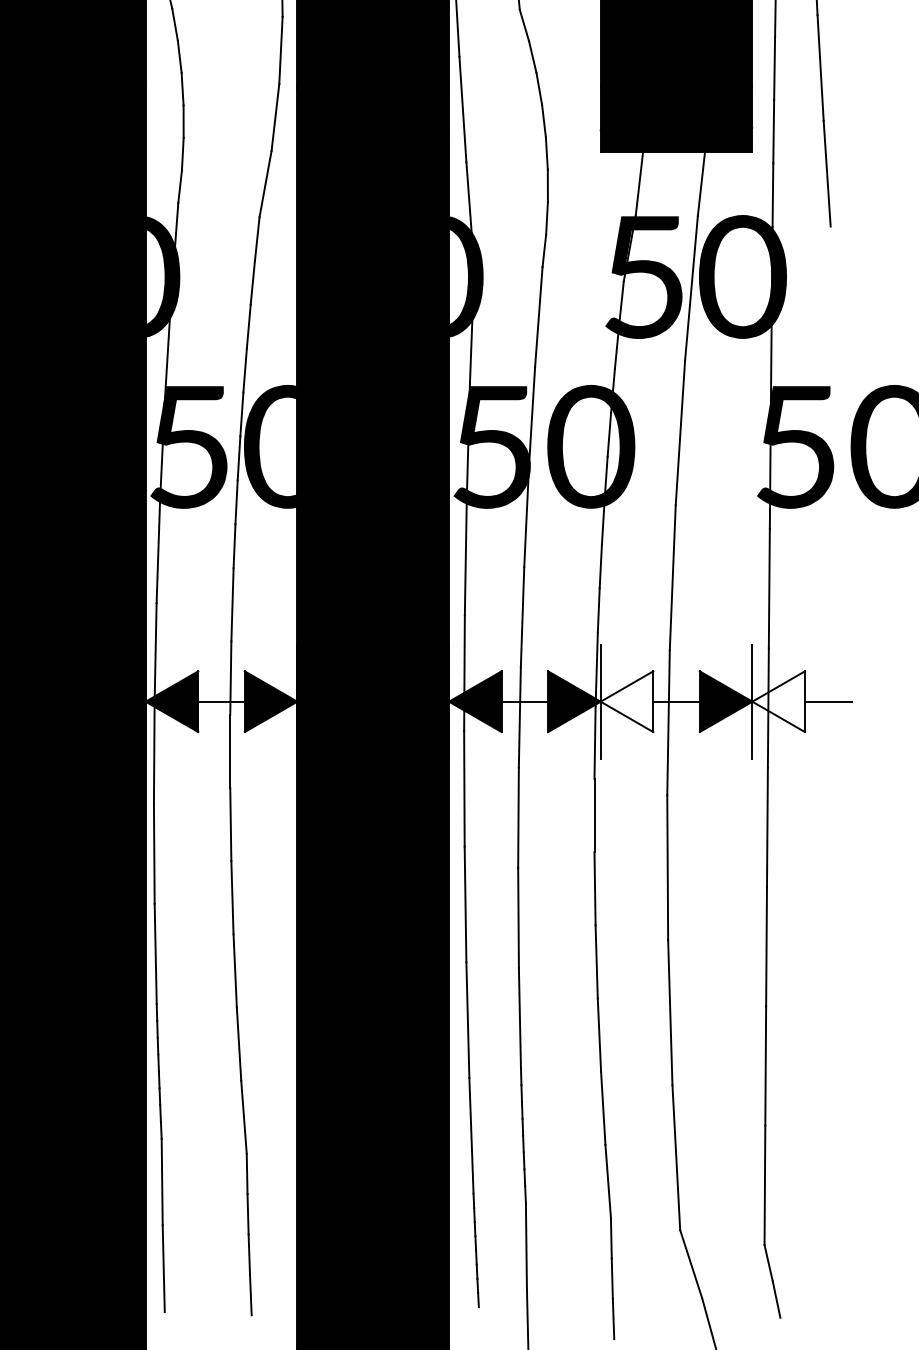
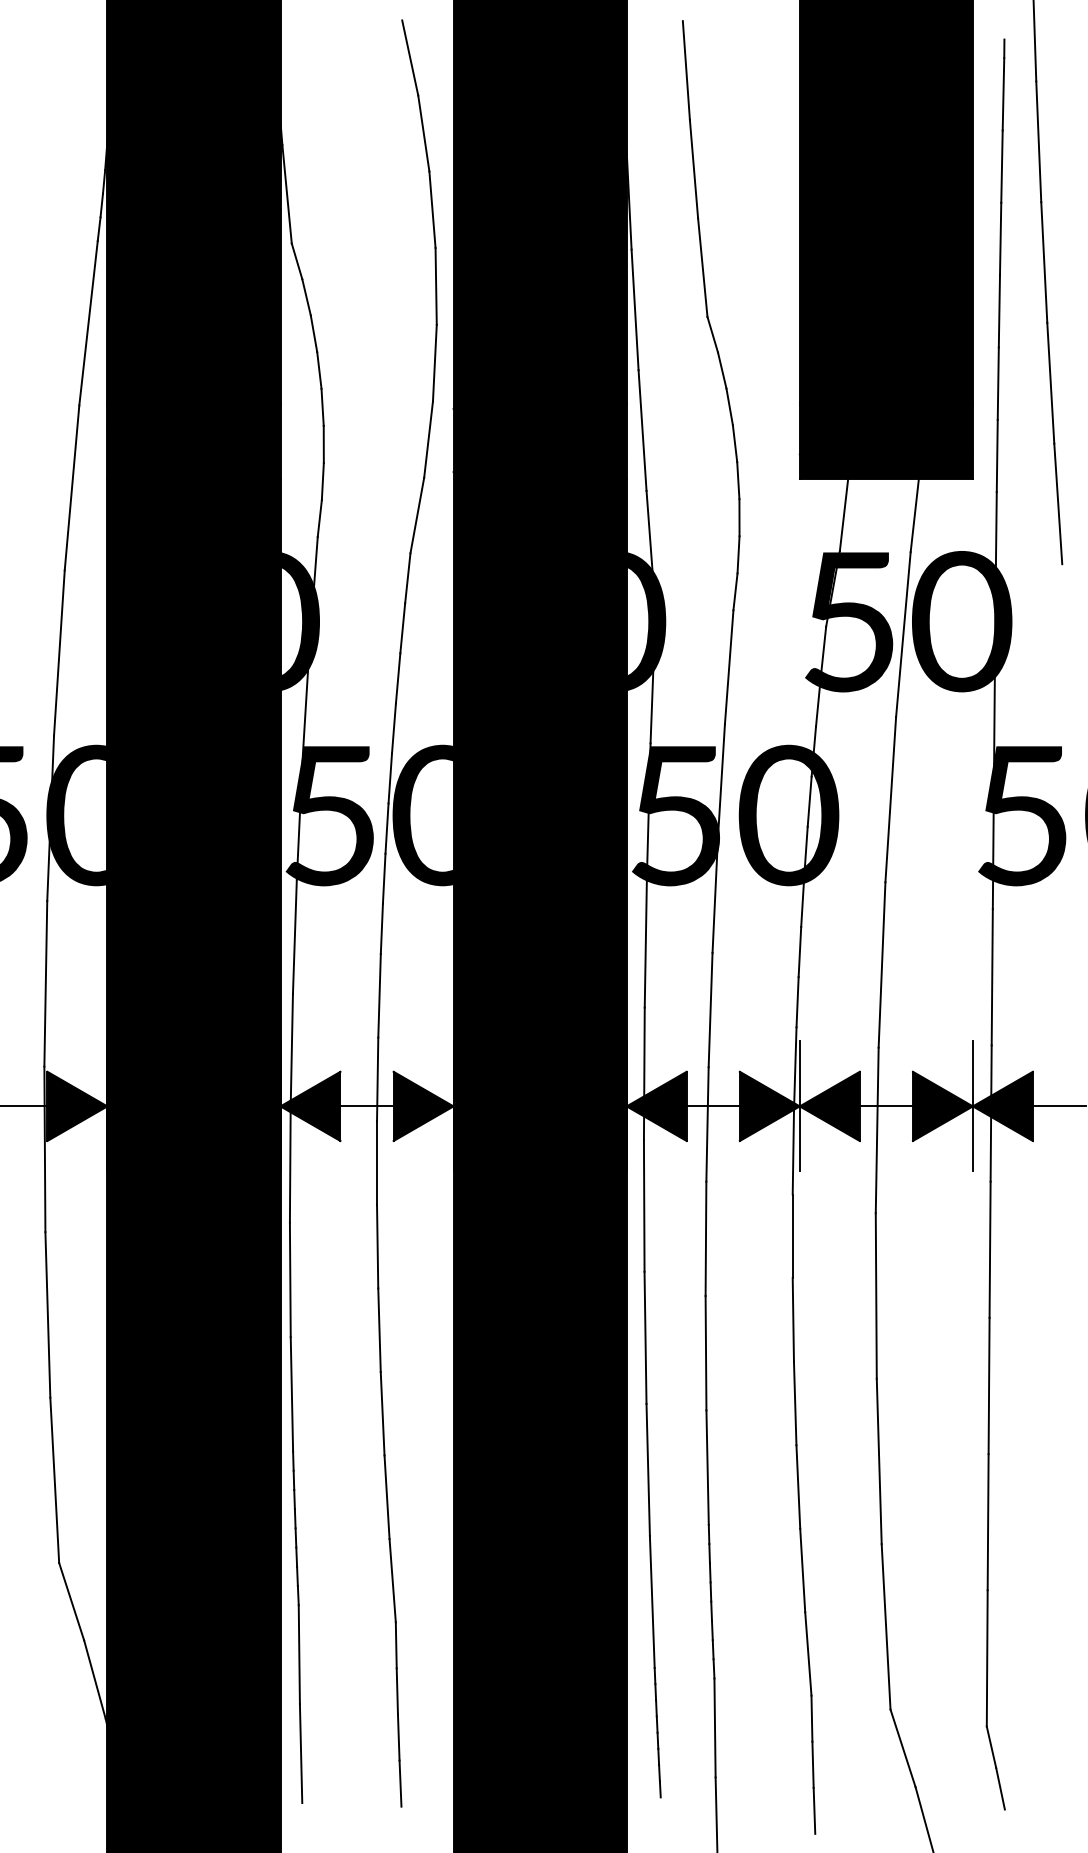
fill: (626, 701) -> (829, 1106), added
fill: (778, 701) -> (1002, 1106), added

